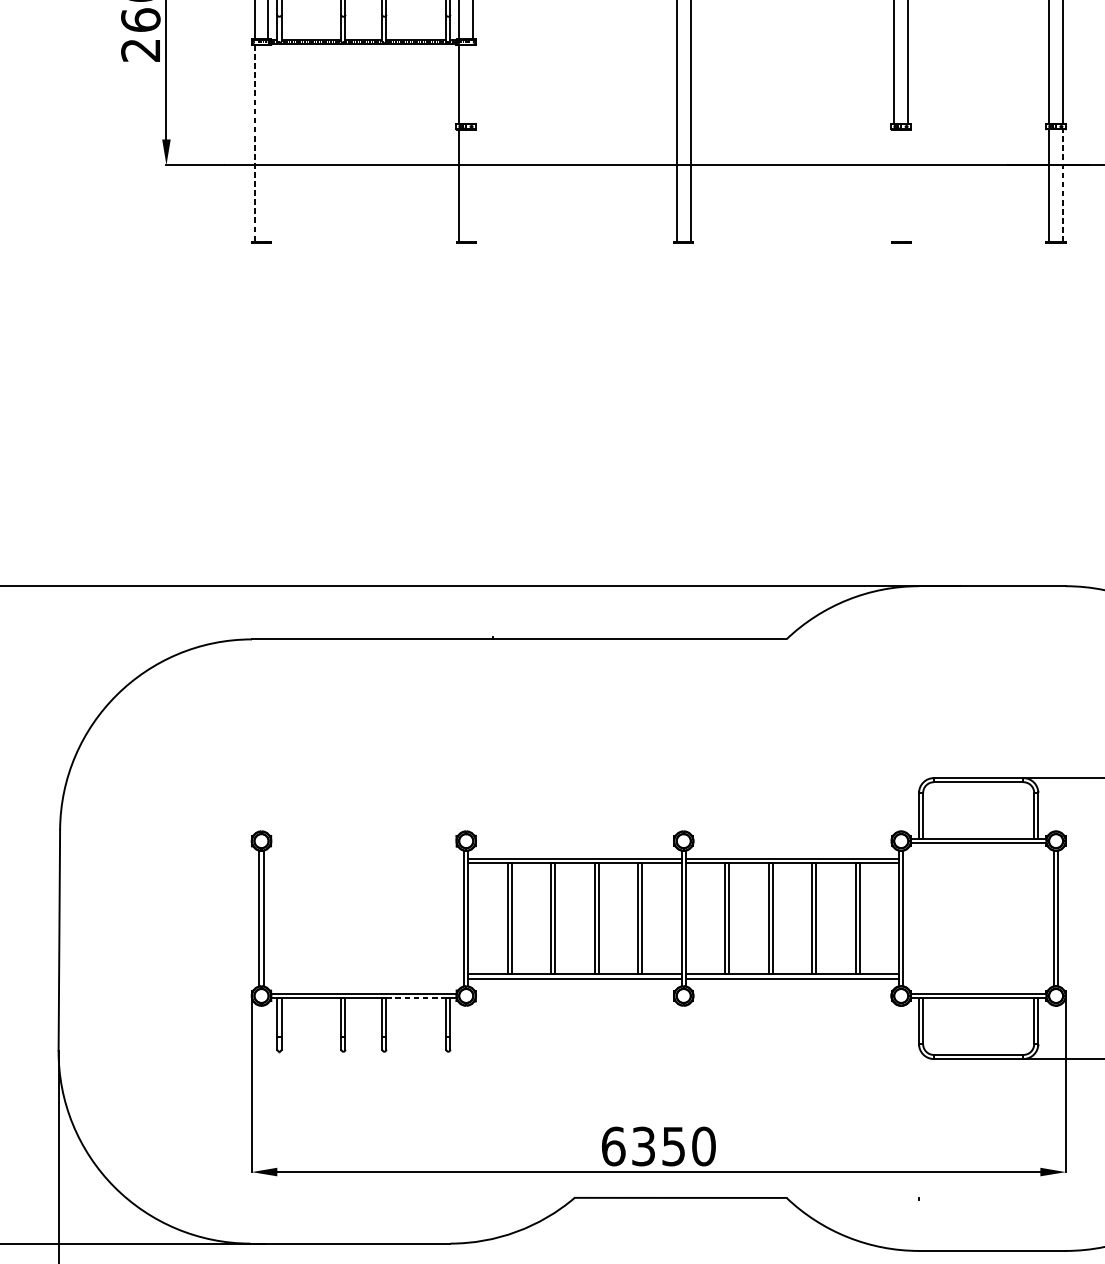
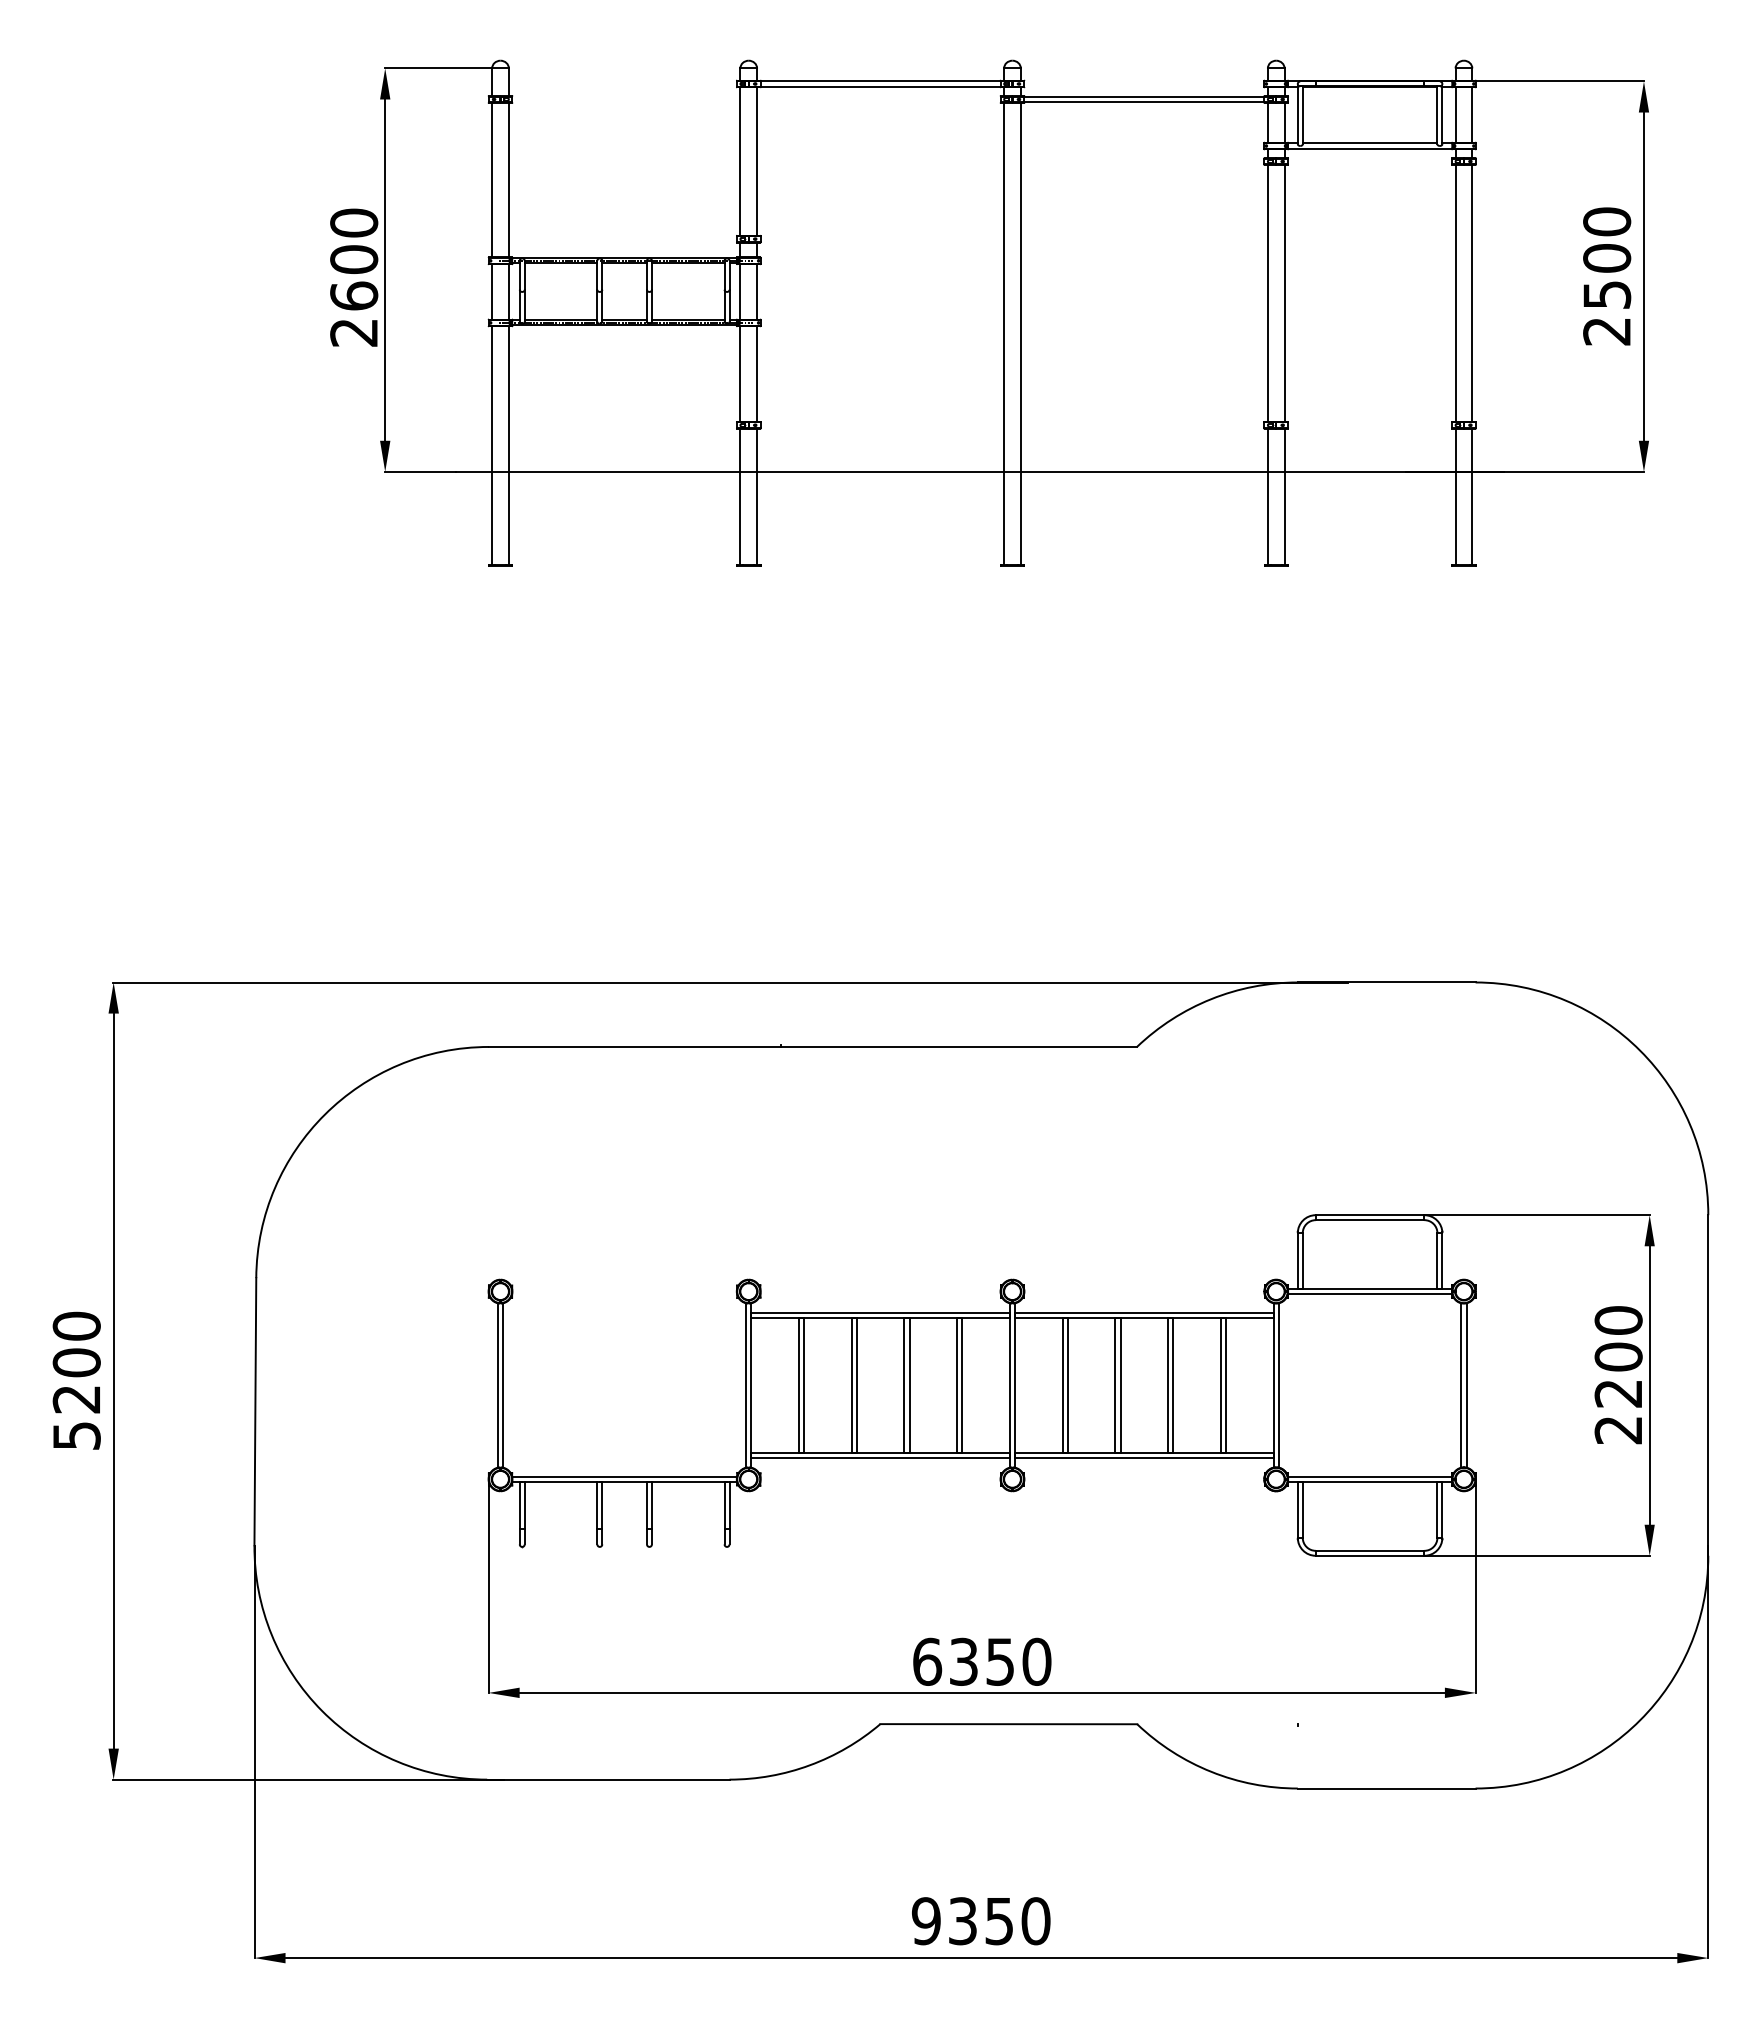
line: (473, 83) -> (757, 373), added
line: (268, 143) -> (508, 445), added
line: (254, 144) -> (492, 446), dashed -> solid
line: (473, 185) -> (757, 496), added
line: (894, 185) -> (1267, 496), added
line: (908, 185) -> (1284, 496), added
line: (1063, 185) -> (1472, 496), dashed -> solid
line: (416, 997) -> (688, 1481), dashed -> solid

